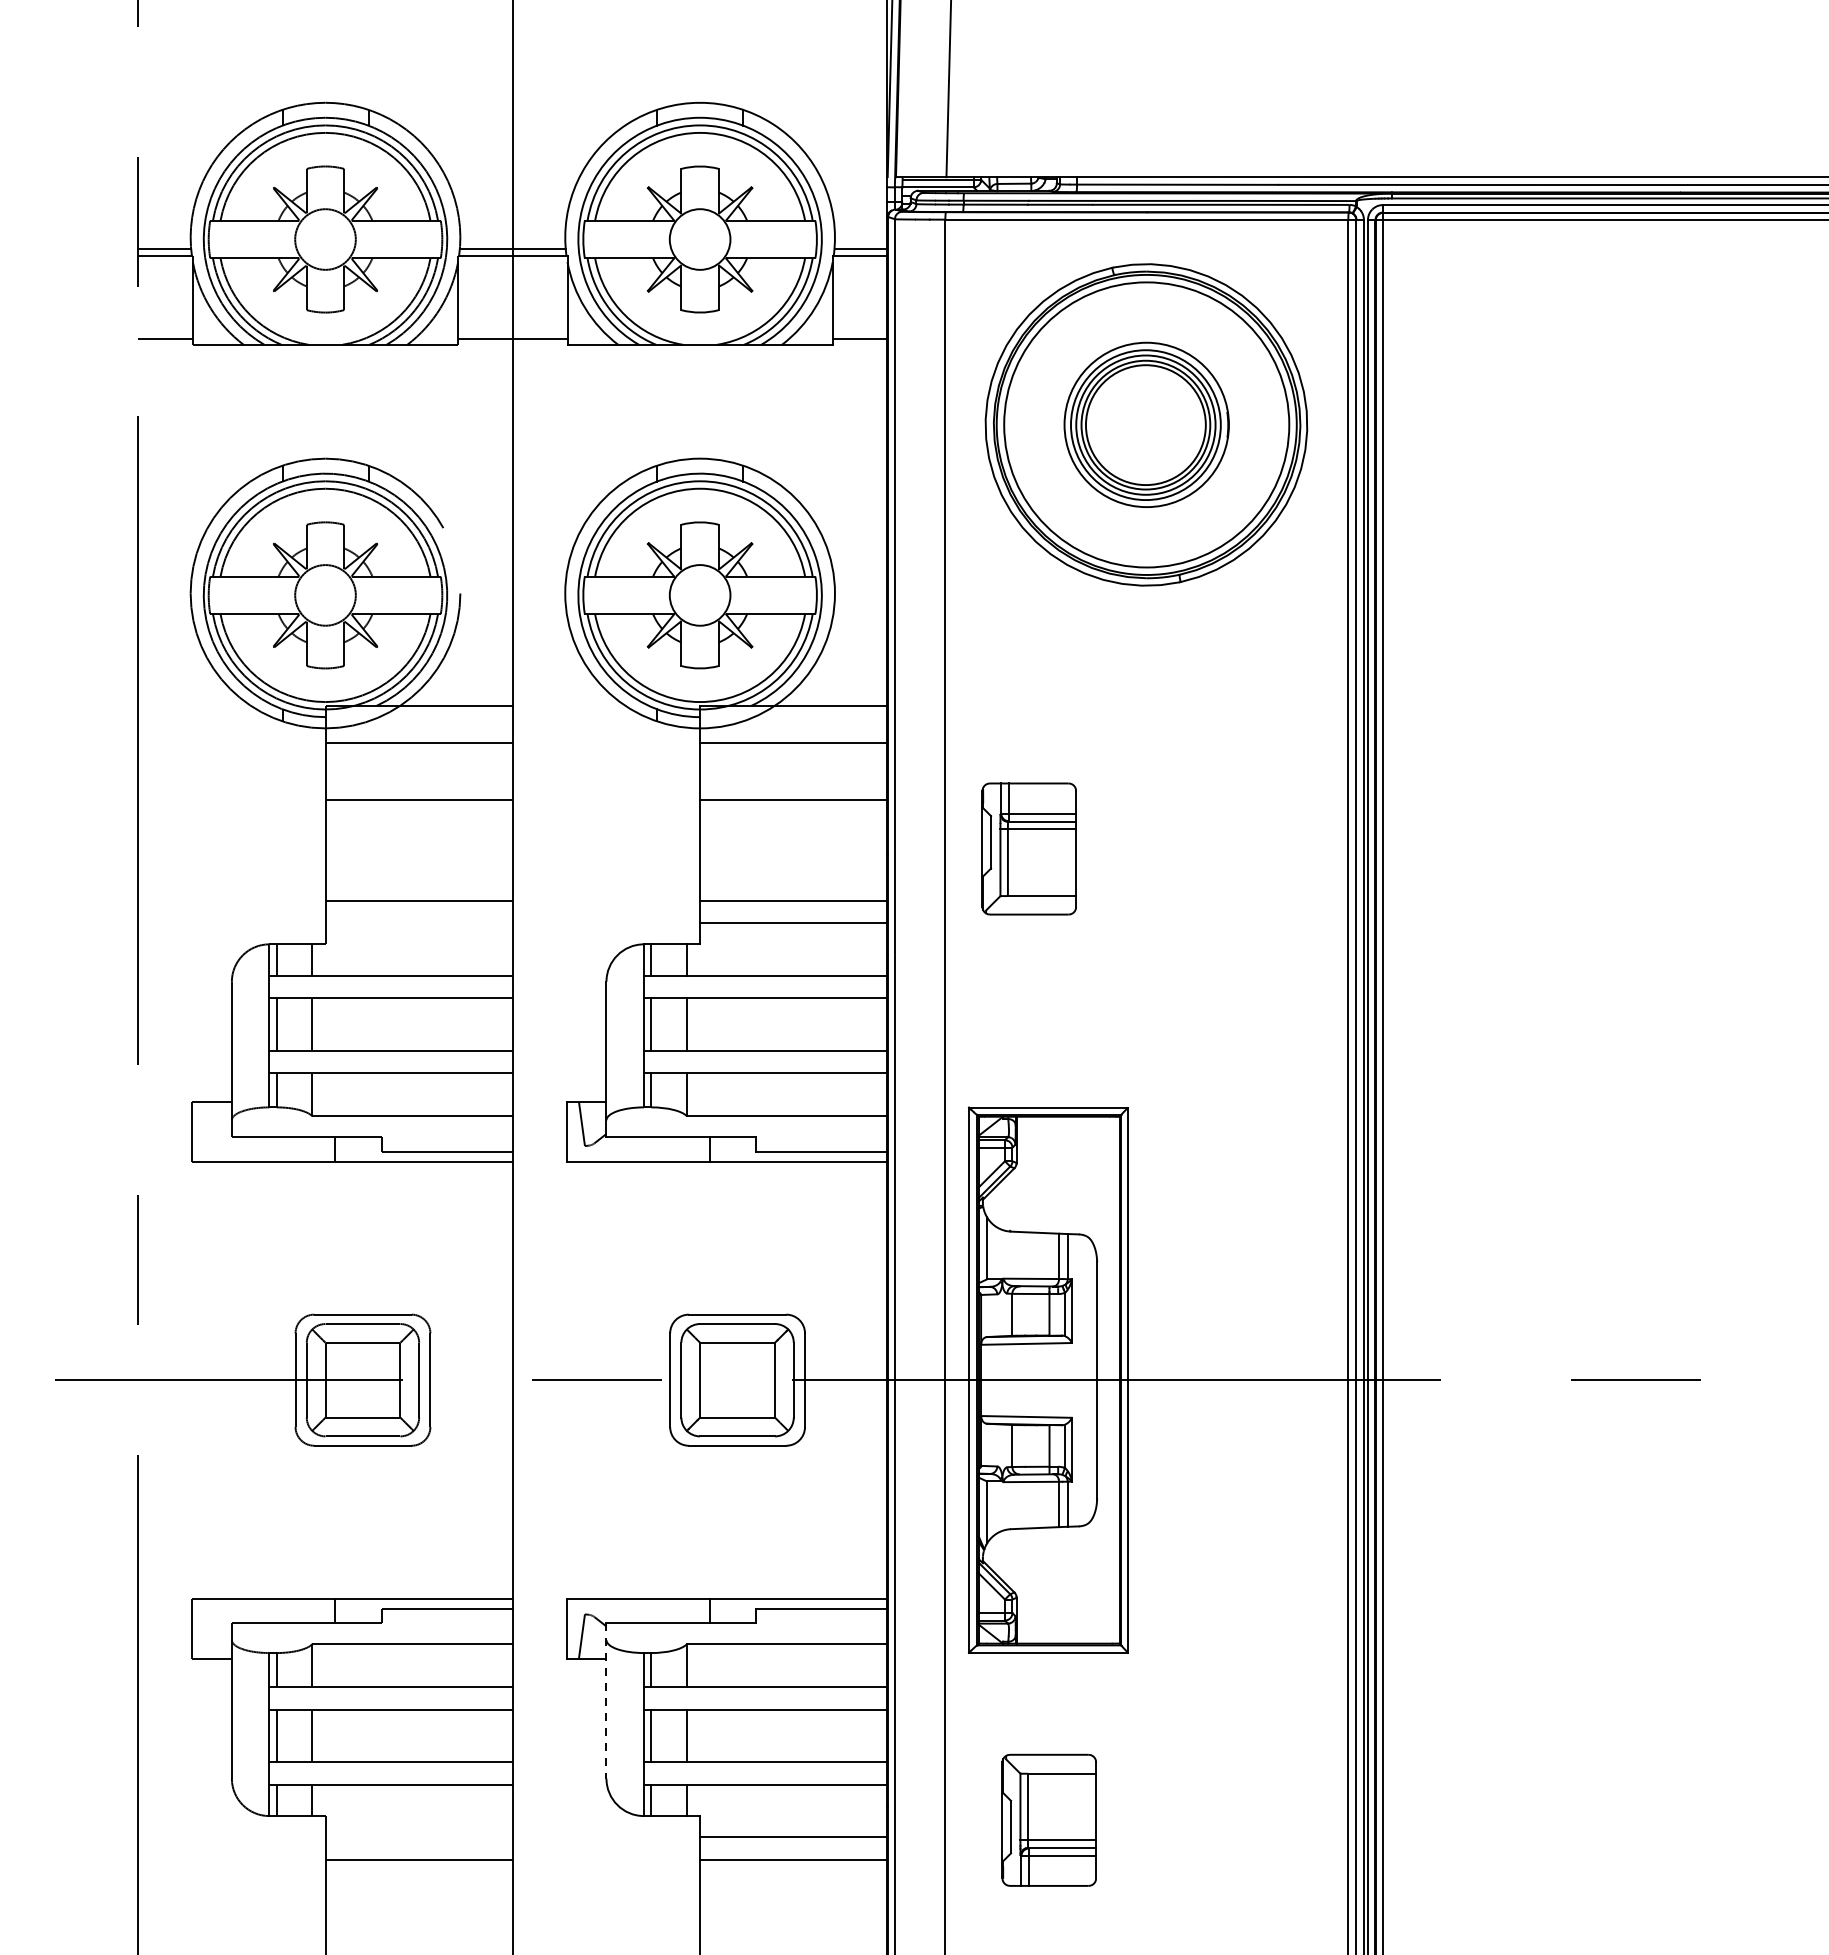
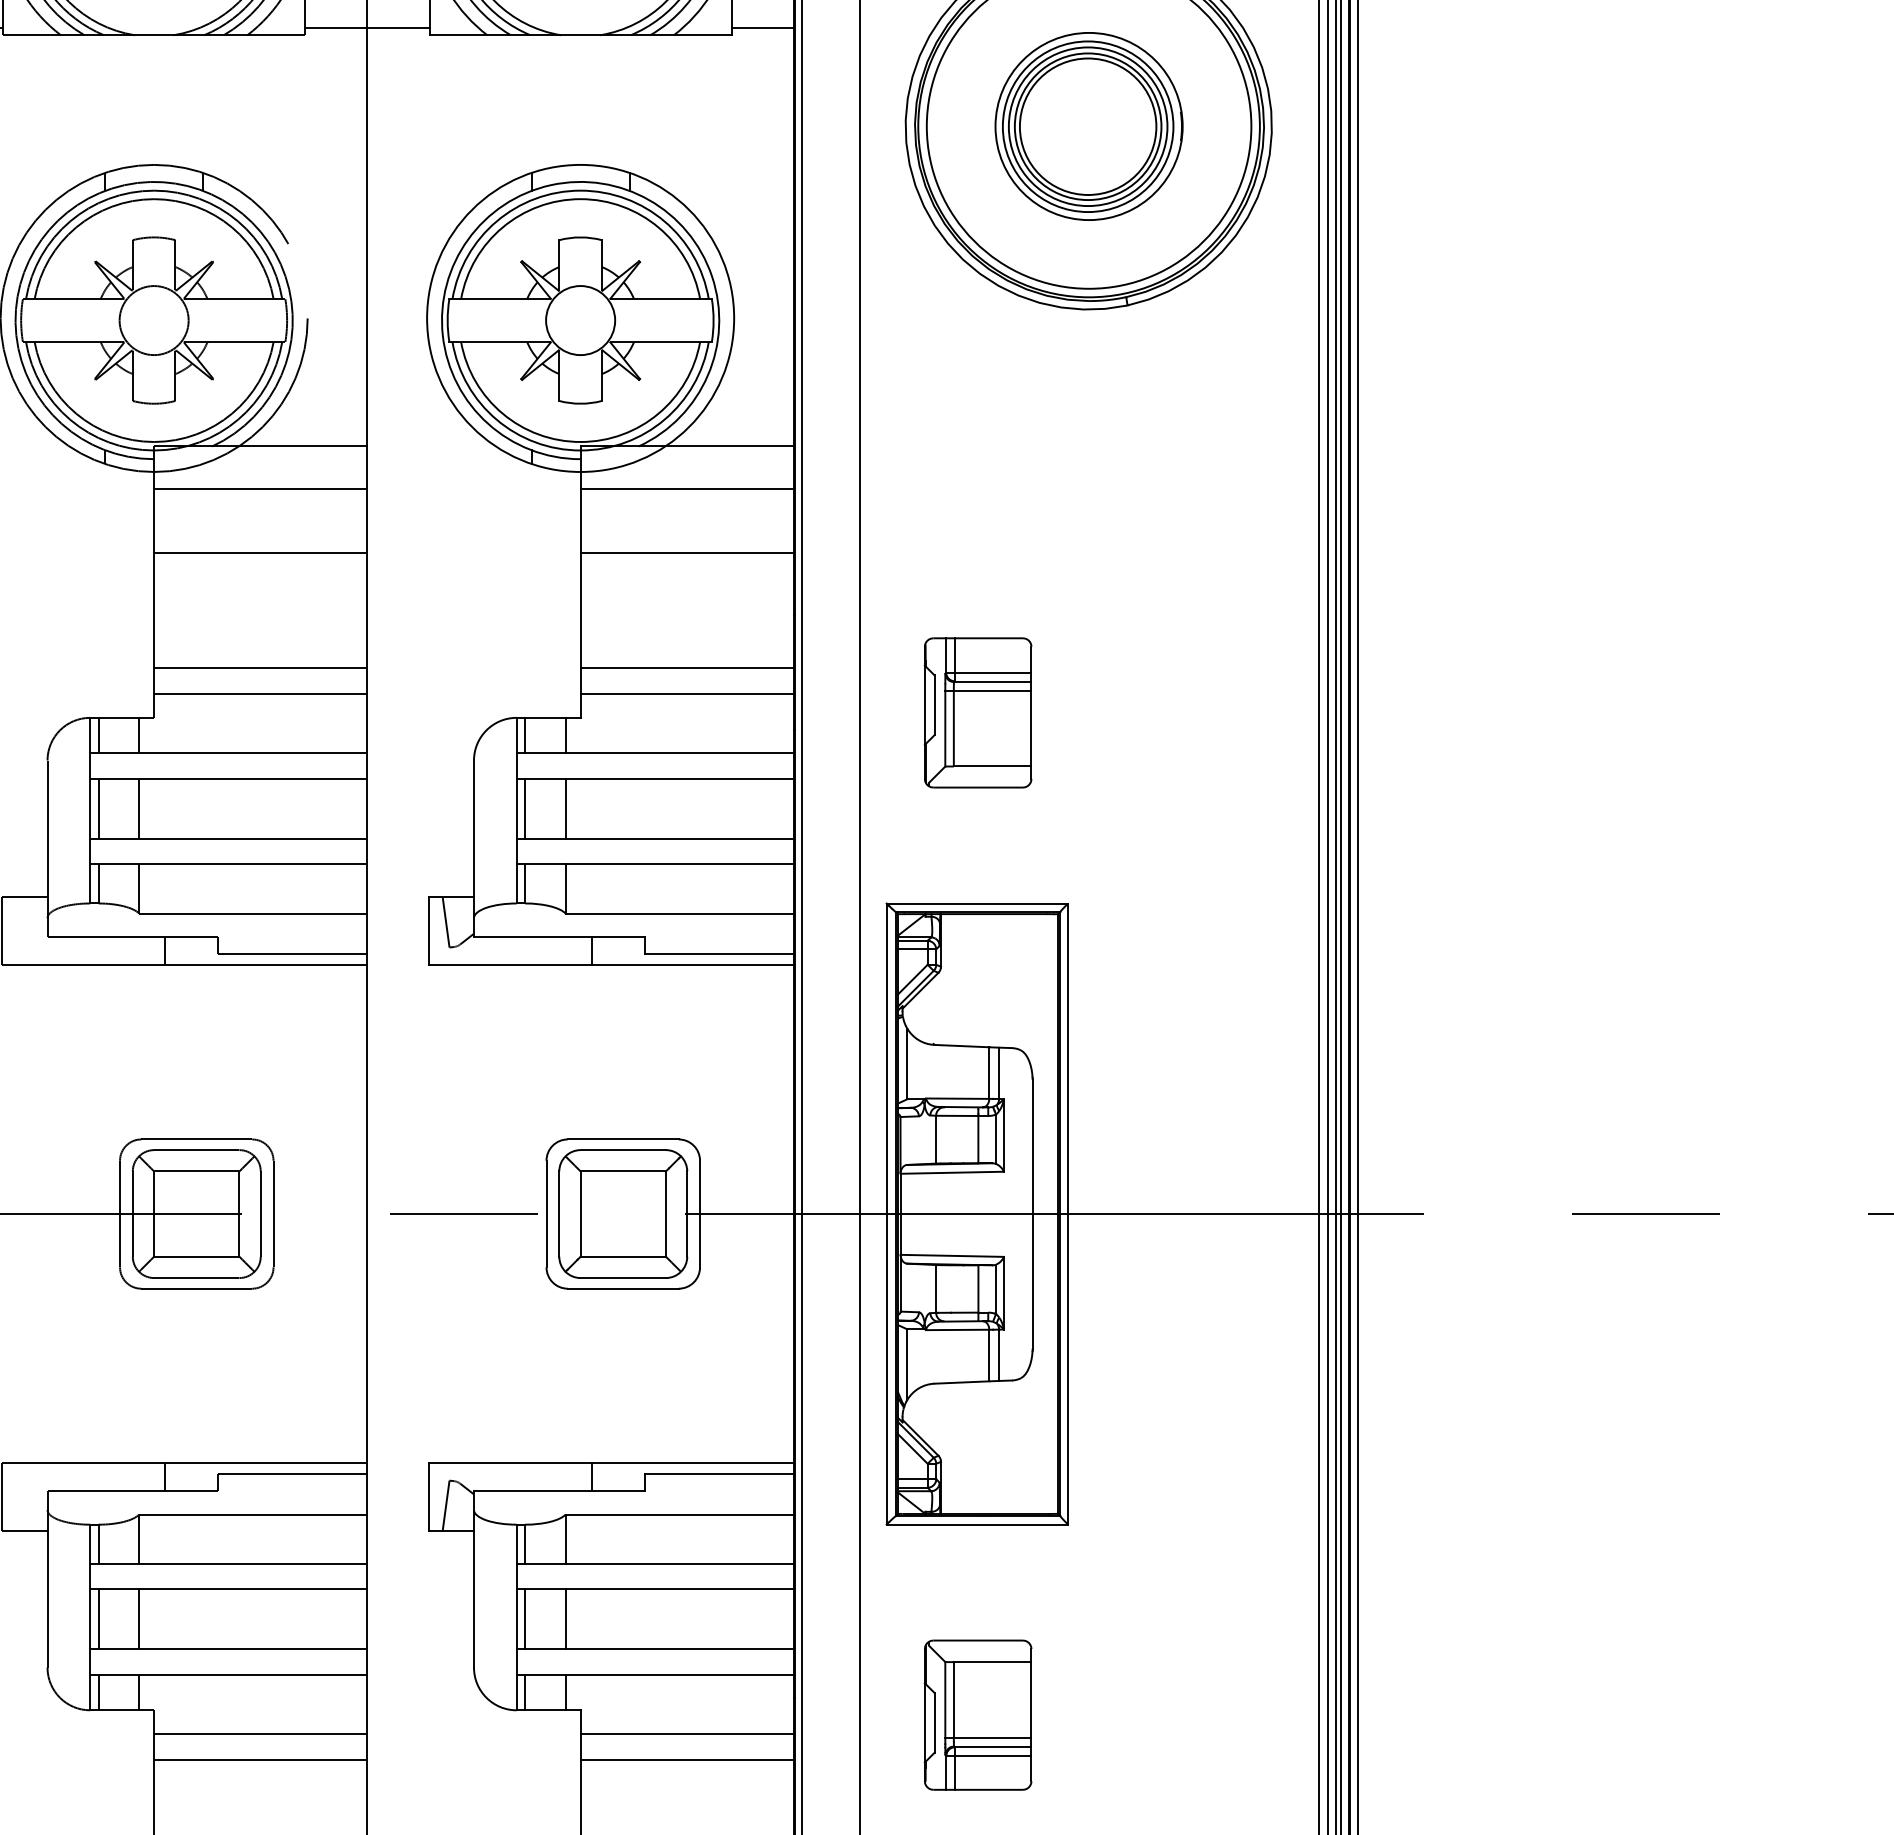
part: (1028, 848) -> (977, 712), moved
line: (418, 923) -> (259, 694), added
line: (606, 1700) -> (474, 1578), dashed -> solid
line: (418, 1837) -> (259, 1734), added

